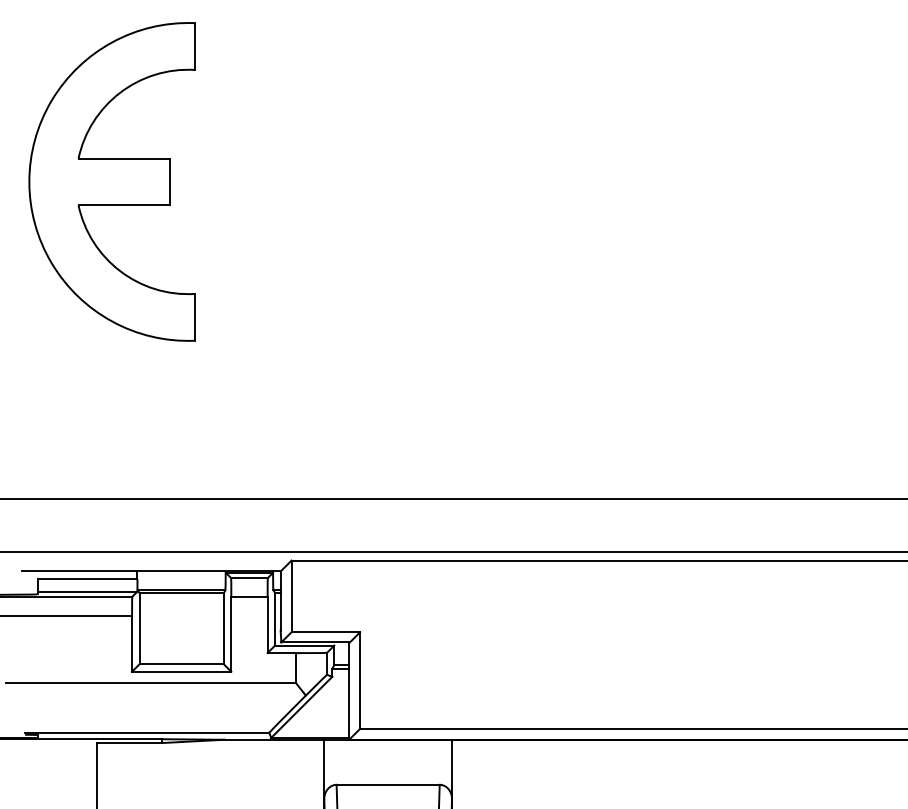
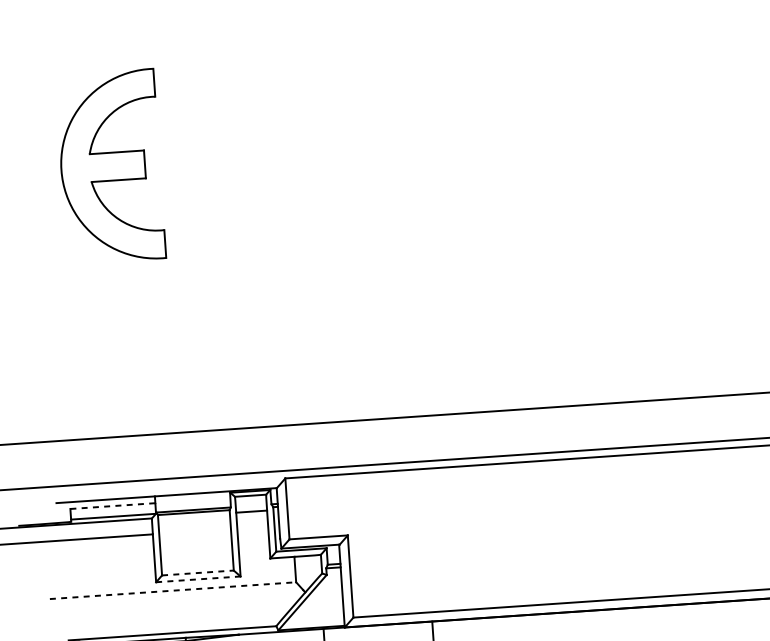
part: (111, 181) -> (110, 166), size x0.7
line: (87, 579) -> (112, 506), solid -> dashed
line: (182, 664) -> (198, 573), solid -> dashed
line: (181, 671) -> (198, 579), solid -> dashed
line: (151, 683) -> (173, 591), solid -> dashed

